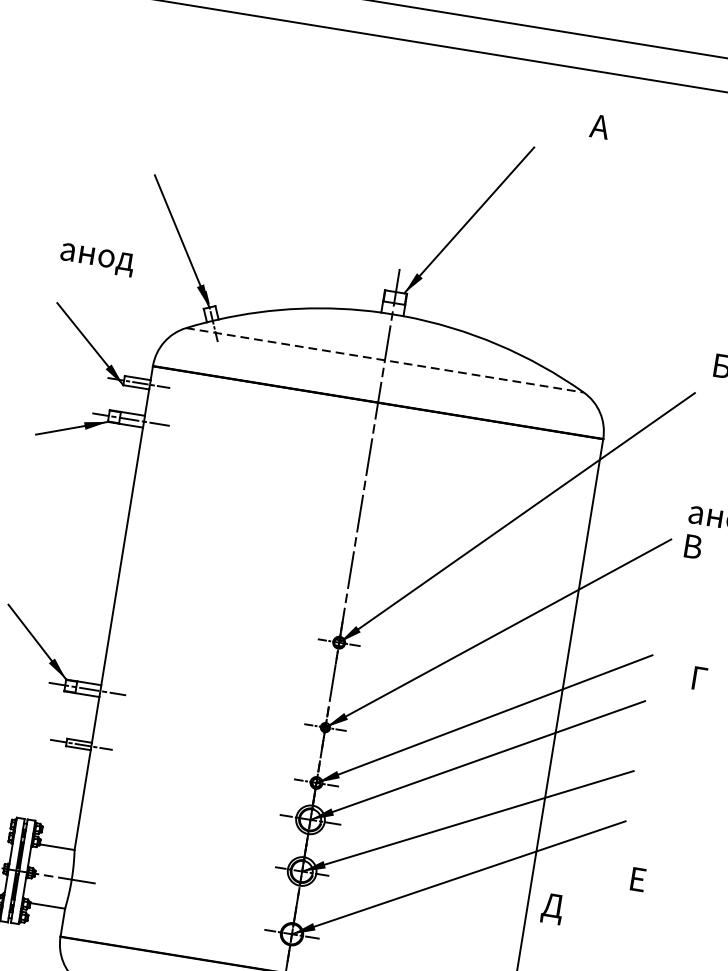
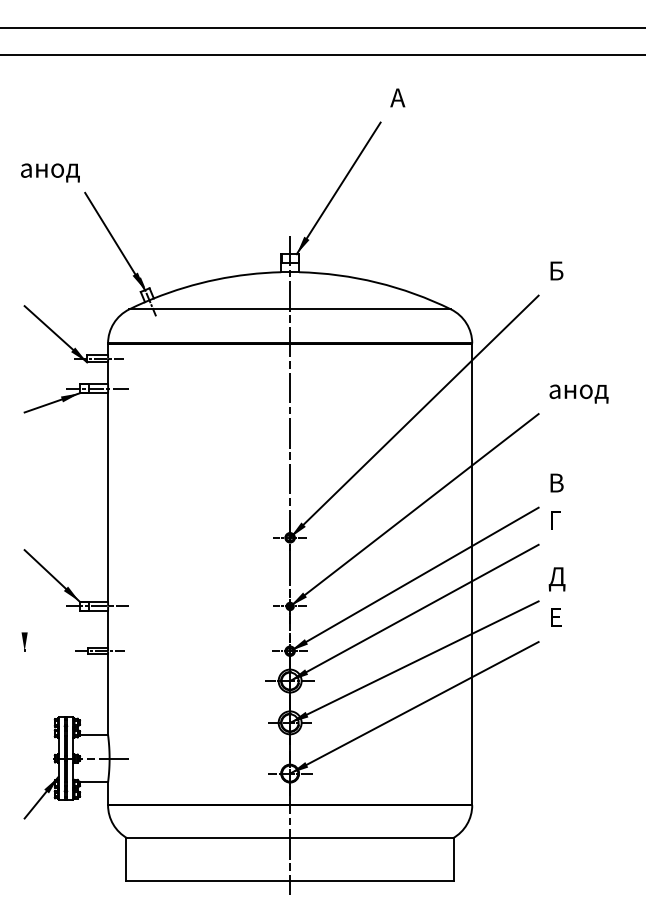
text: (599, 126) -> (397, 97), moved
text: (97, 259) -> (50, 172), moved
line: (385, 360) -> (290, 309), dashed -> solid
text: (692, 546) -> (556, 482), moved
text: (699, 679) -> (555, 520), moved
text: (638, 879) -> (556, 617), moved
text: (551, 908) -> (556, 579), moved

